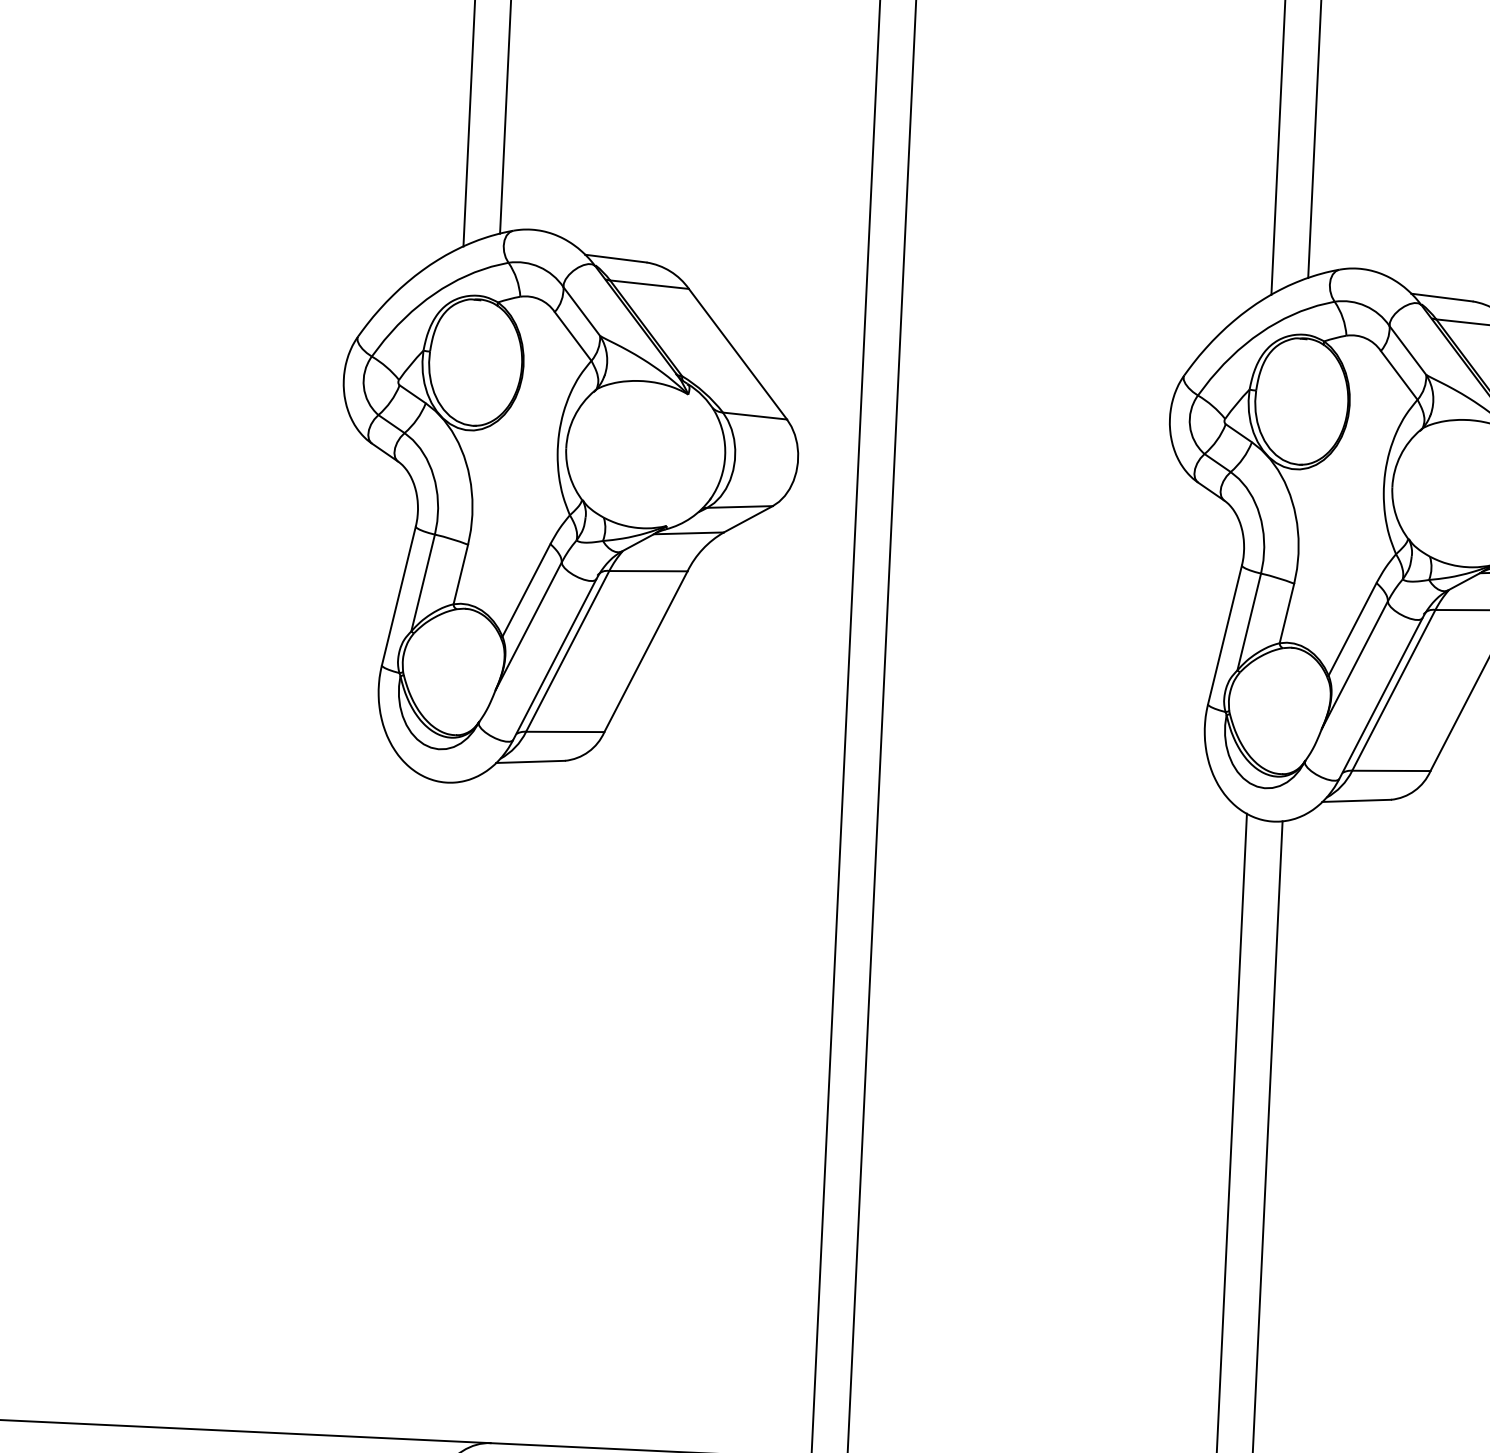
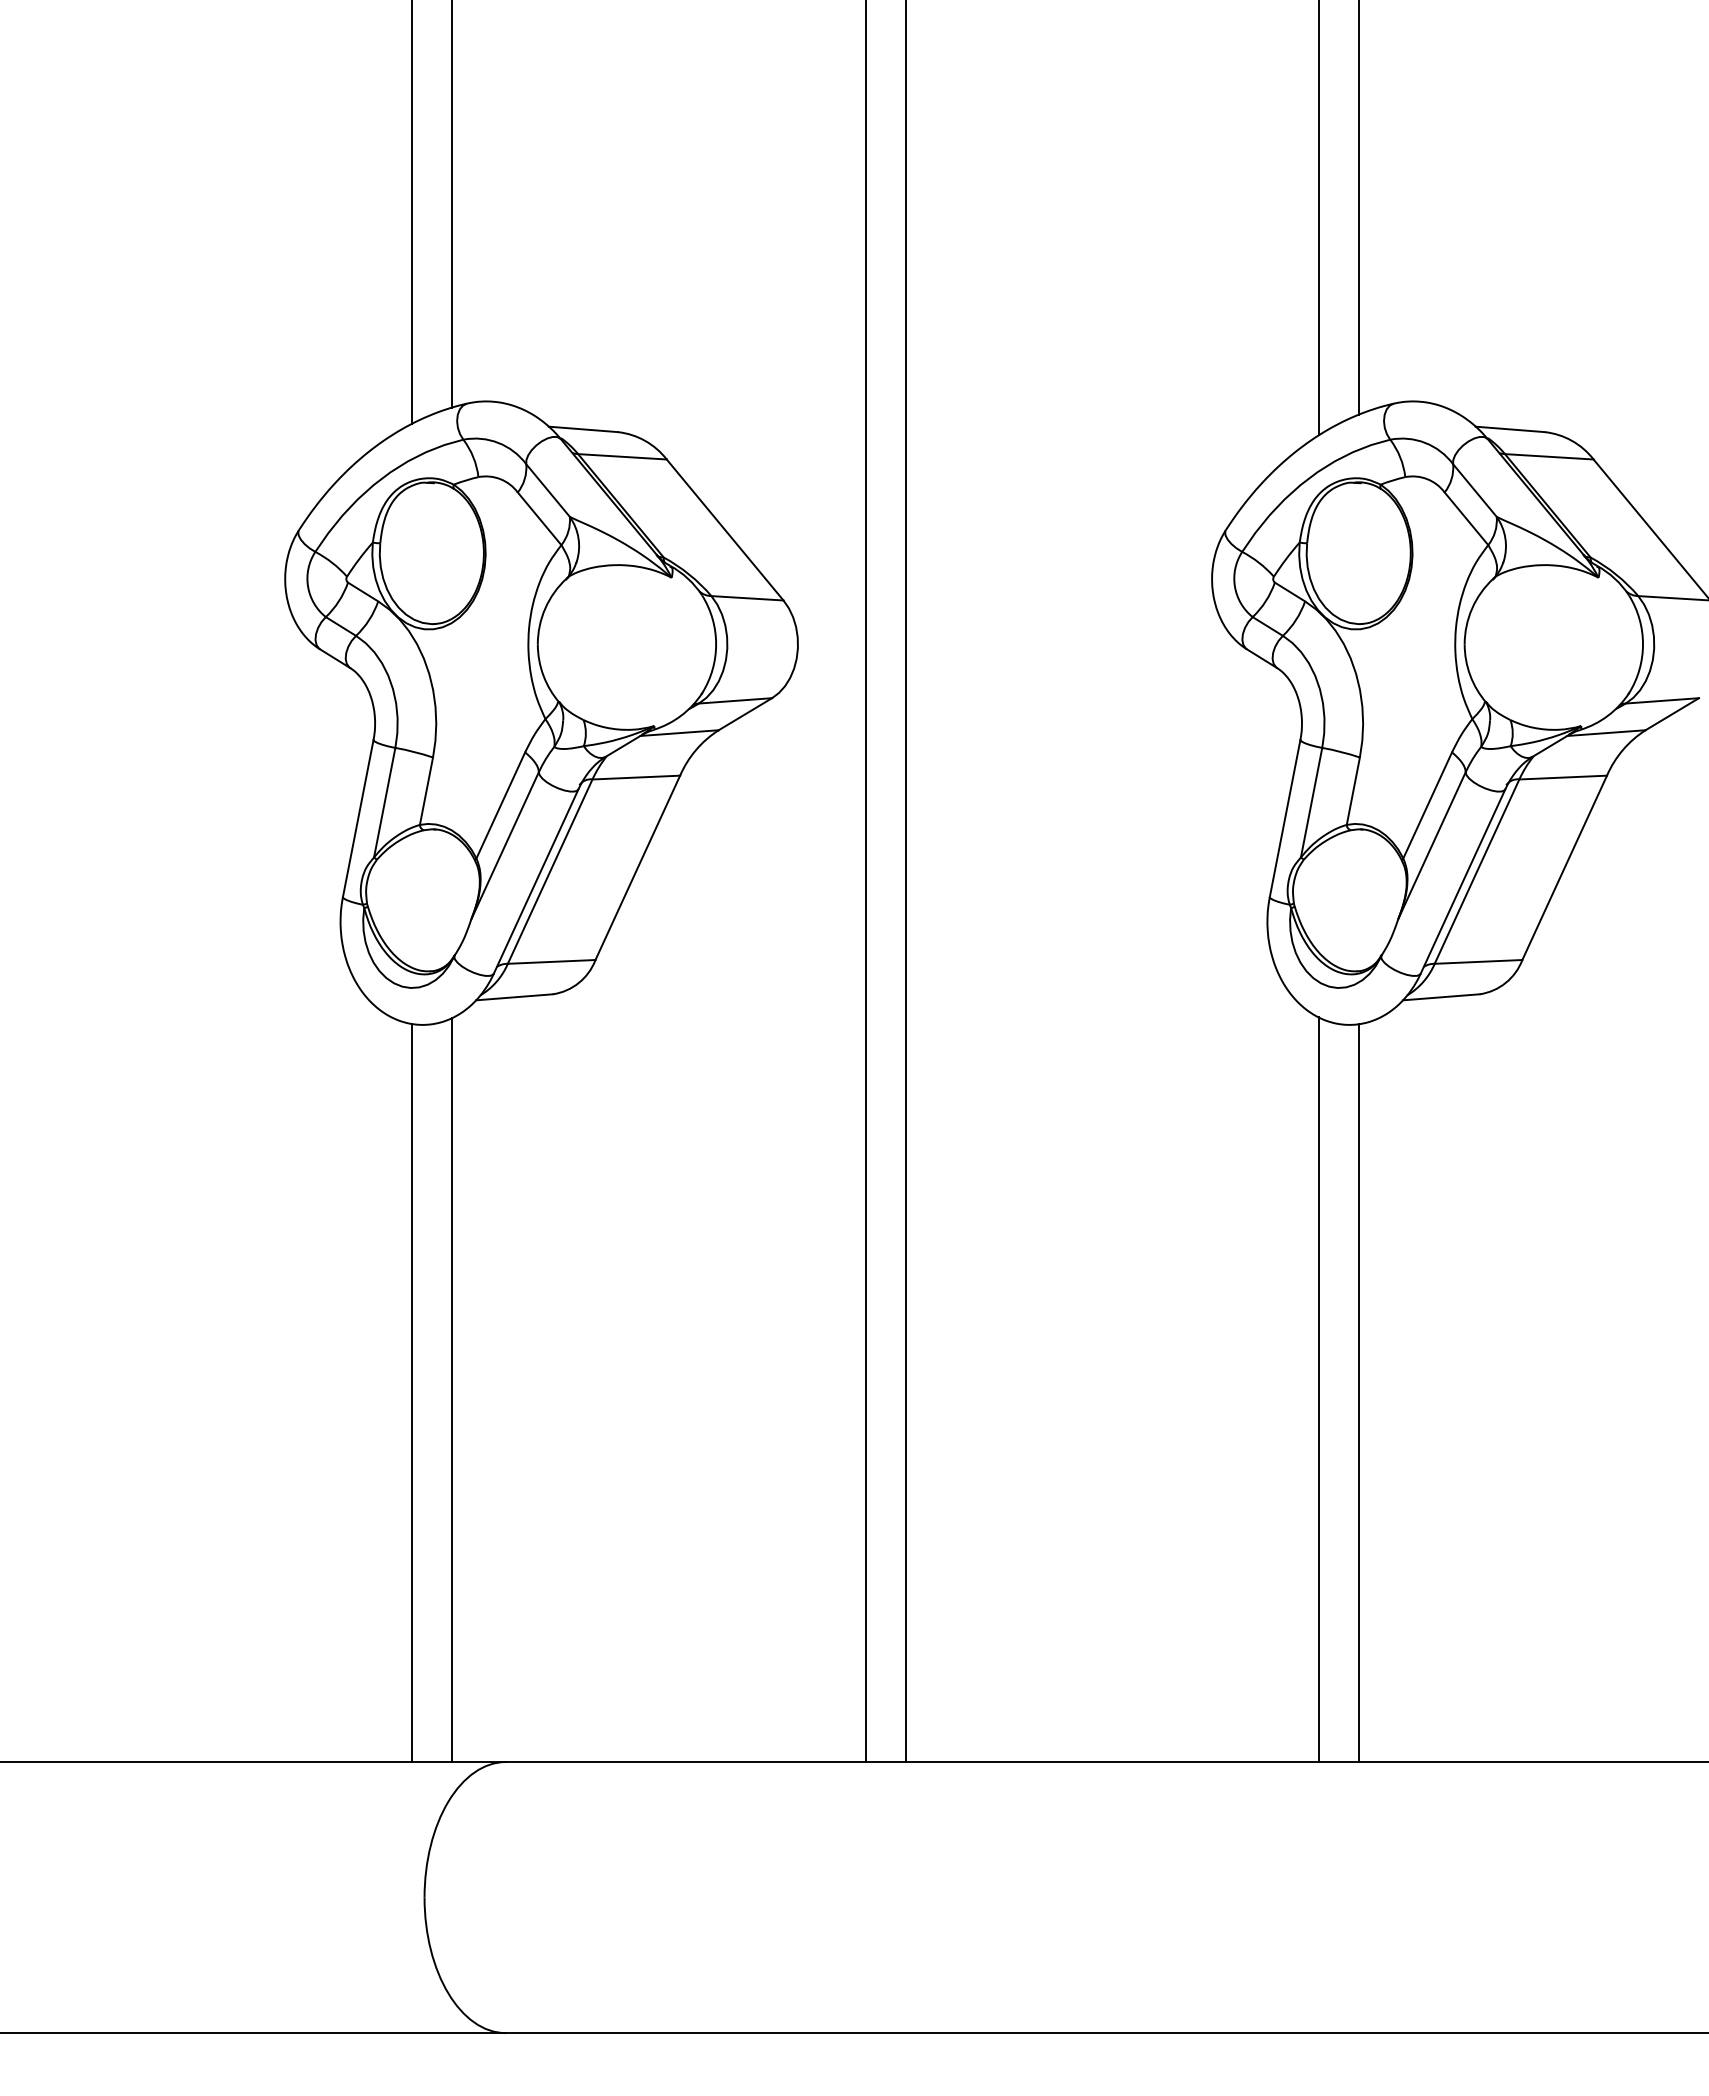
line: (458, 1108) -> (452, 1389), added
line: (423, 1109) -> (412, 1392), added

